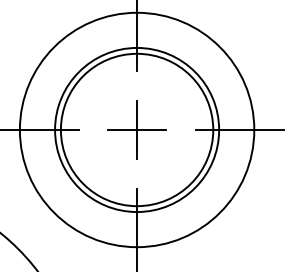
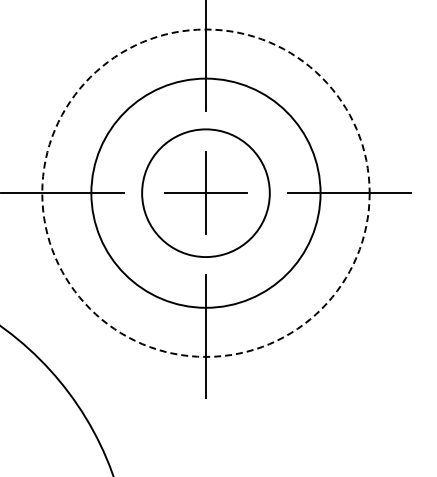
circle: (136, 129) -> (205, 192), size x0.6
circle: (136, 129) -> (205, 192), solid -> dashed

